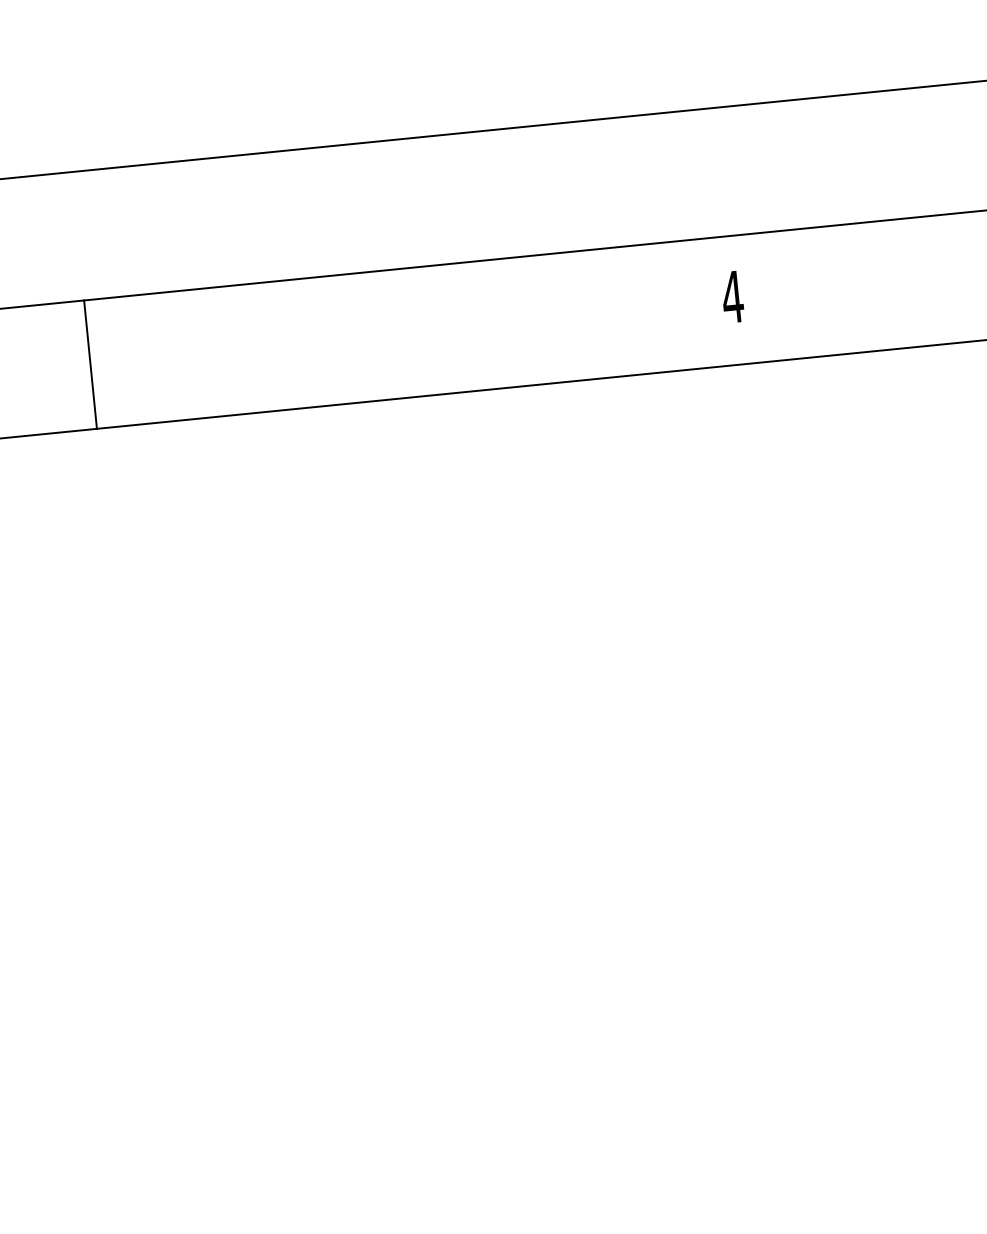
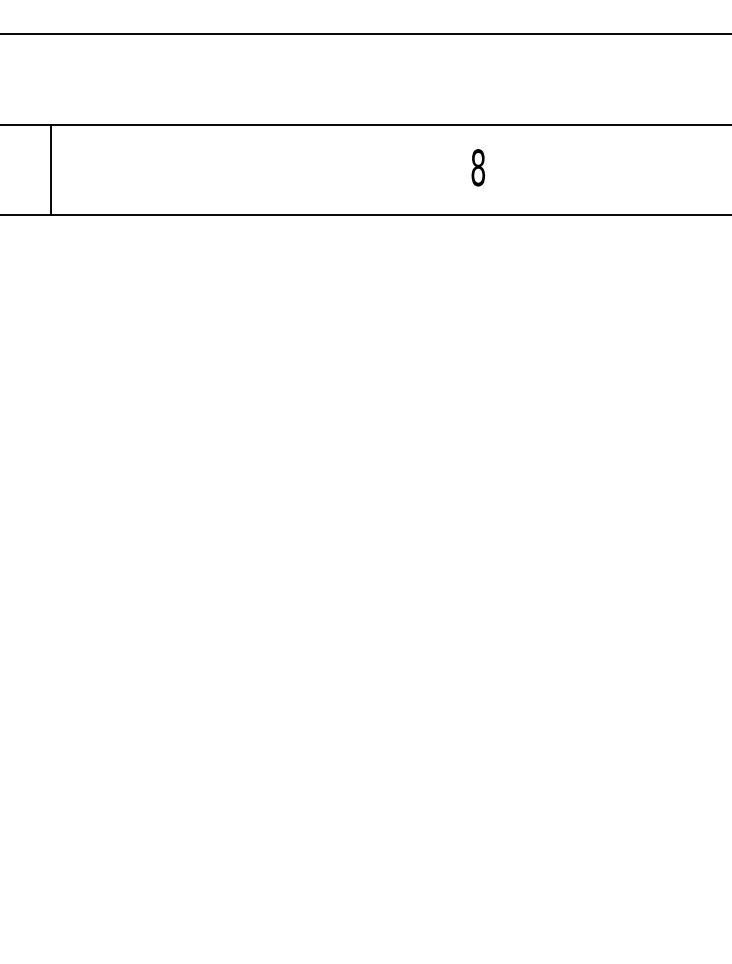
text: (733, 296) -> (478, 167), 4 -> 8
line: (90, 363) -> (51, 169), moved

